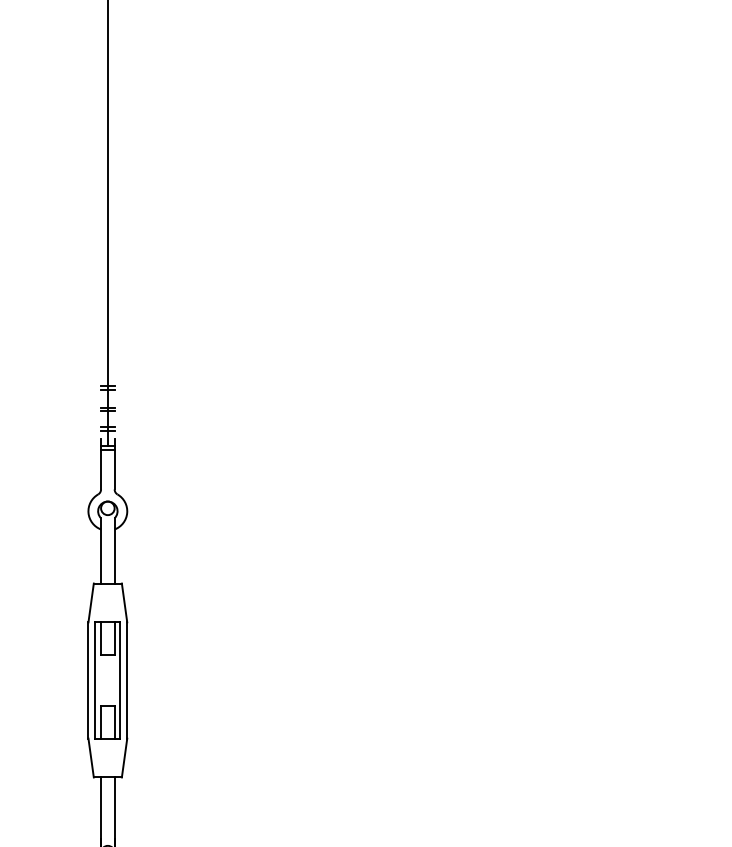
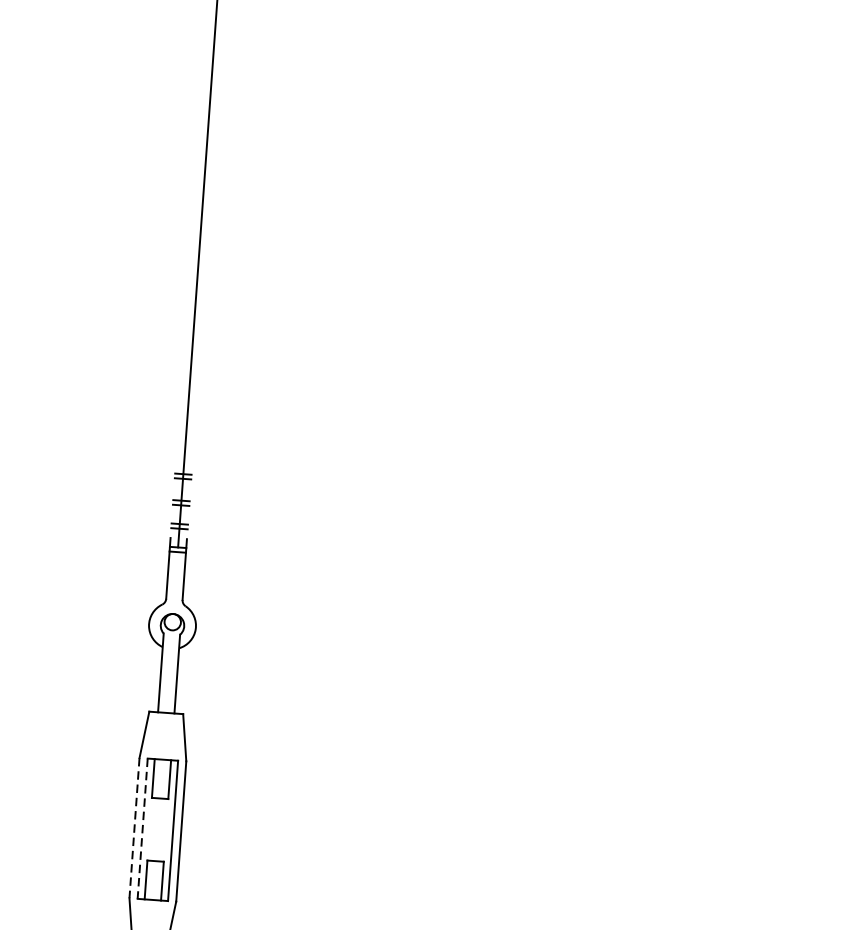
line: (88, 681) -> (134, 829), solid -> dashed
line: (95, 681) -> (142, 829), solid -> dashed

